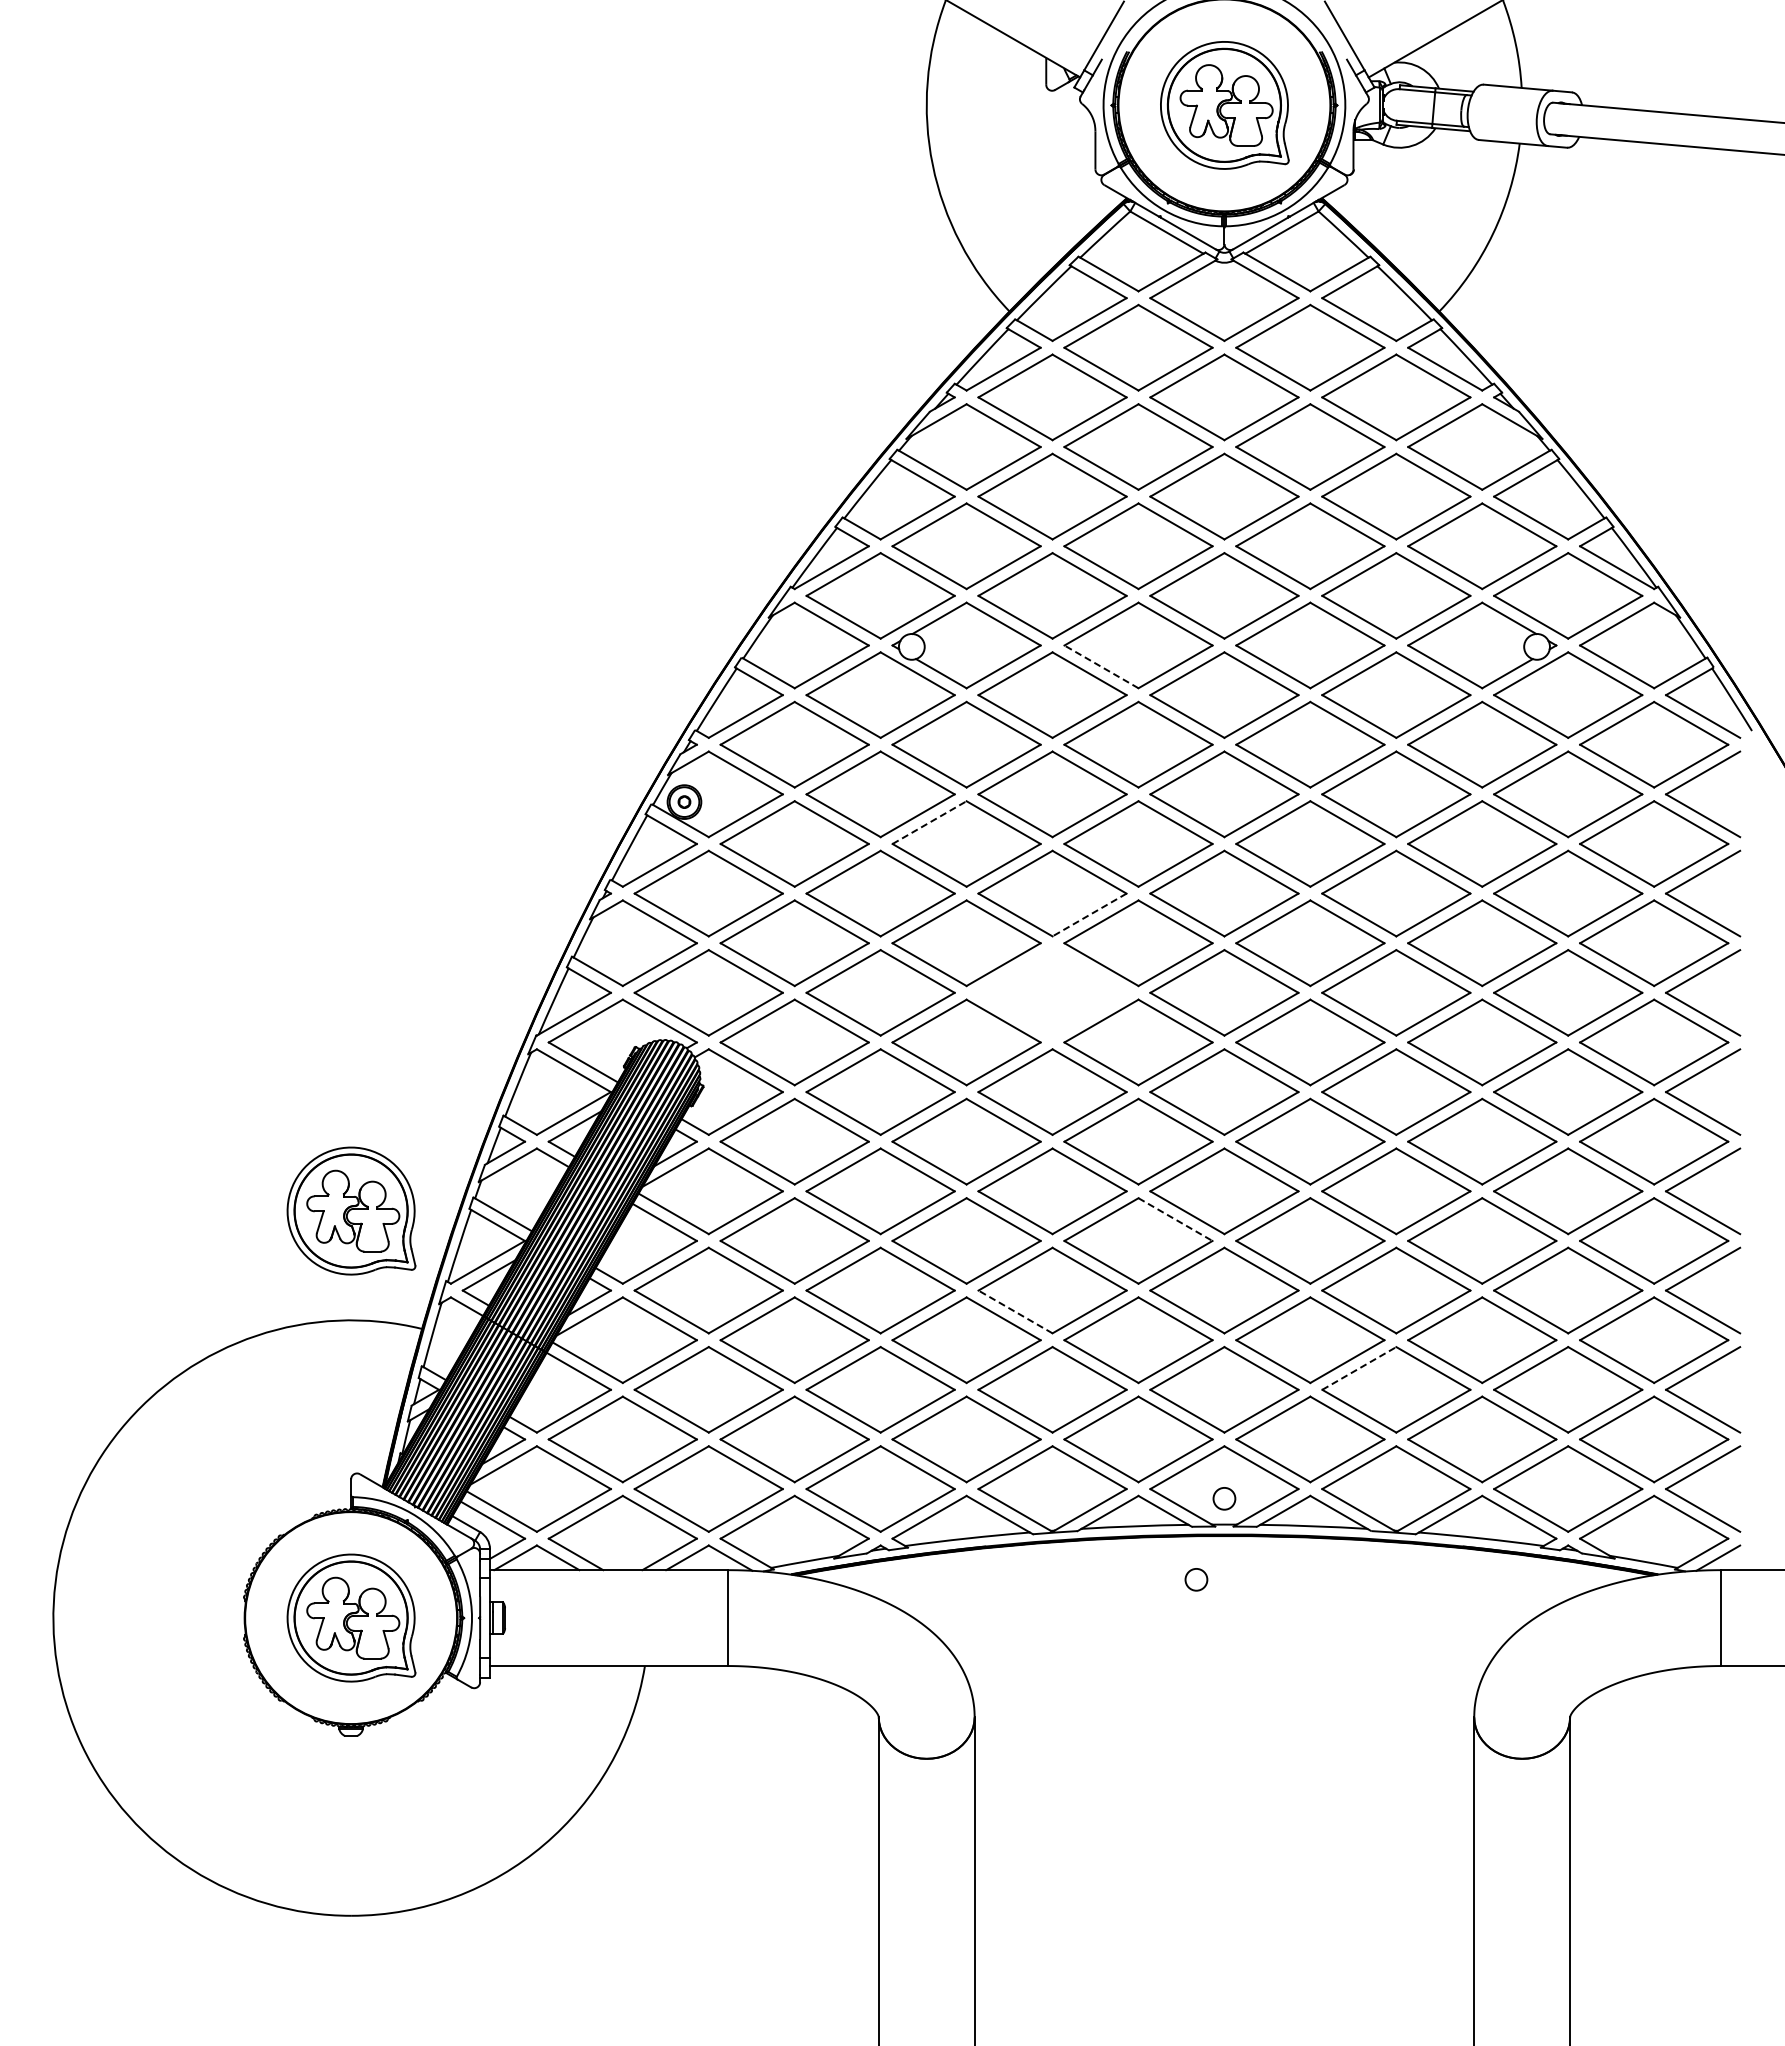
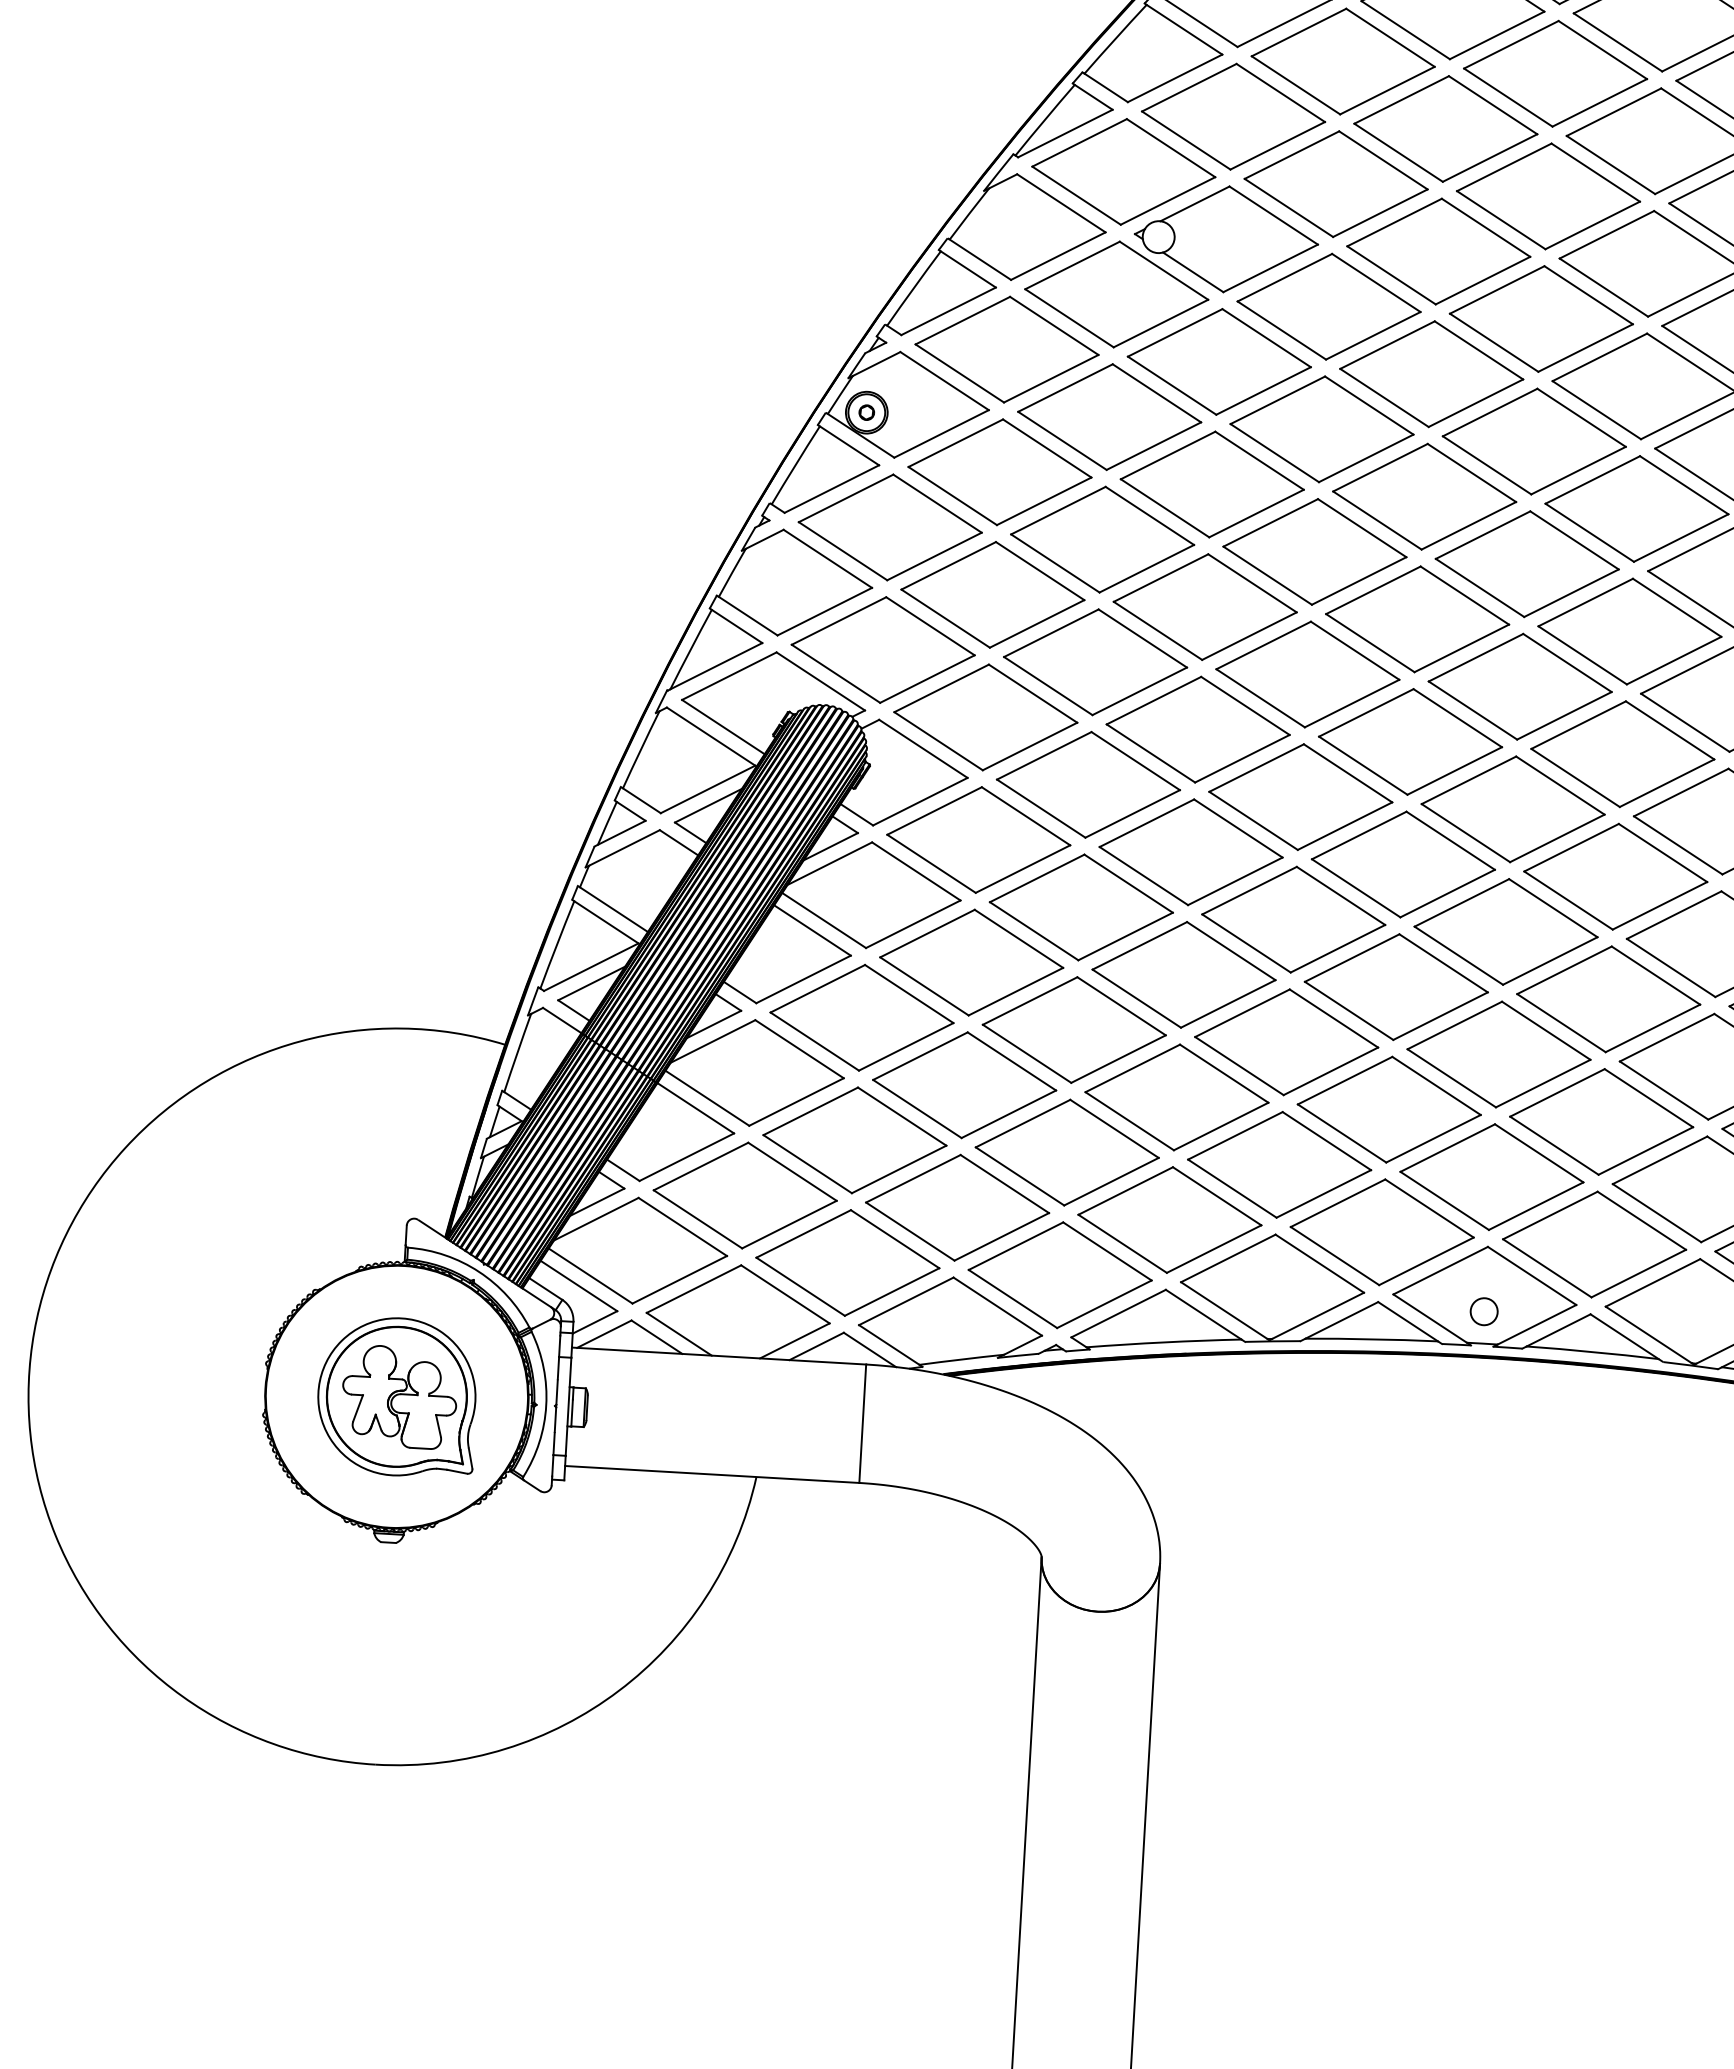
line: (1101, 666) -> (1391, 274), dashed -> solid
line: (929, 822) -> (1168, 455), dashed -> solid
line: (1089, 915) -> (1359, 581), dashed -> solid
part: (1052, 992) -> (1307, 674), added
part: (351, 1210) -> (426, 893), removed
line: (1175, 1219) -> (1443, 963), dashed -> solid
line: (1015, 1311) -> (1239, 1065), dashed -> solid
line: (1359, 1368) -> (1660, 1160), dashed -> solid
circle: (1196, 1579) -> (1443, 1409), removed

